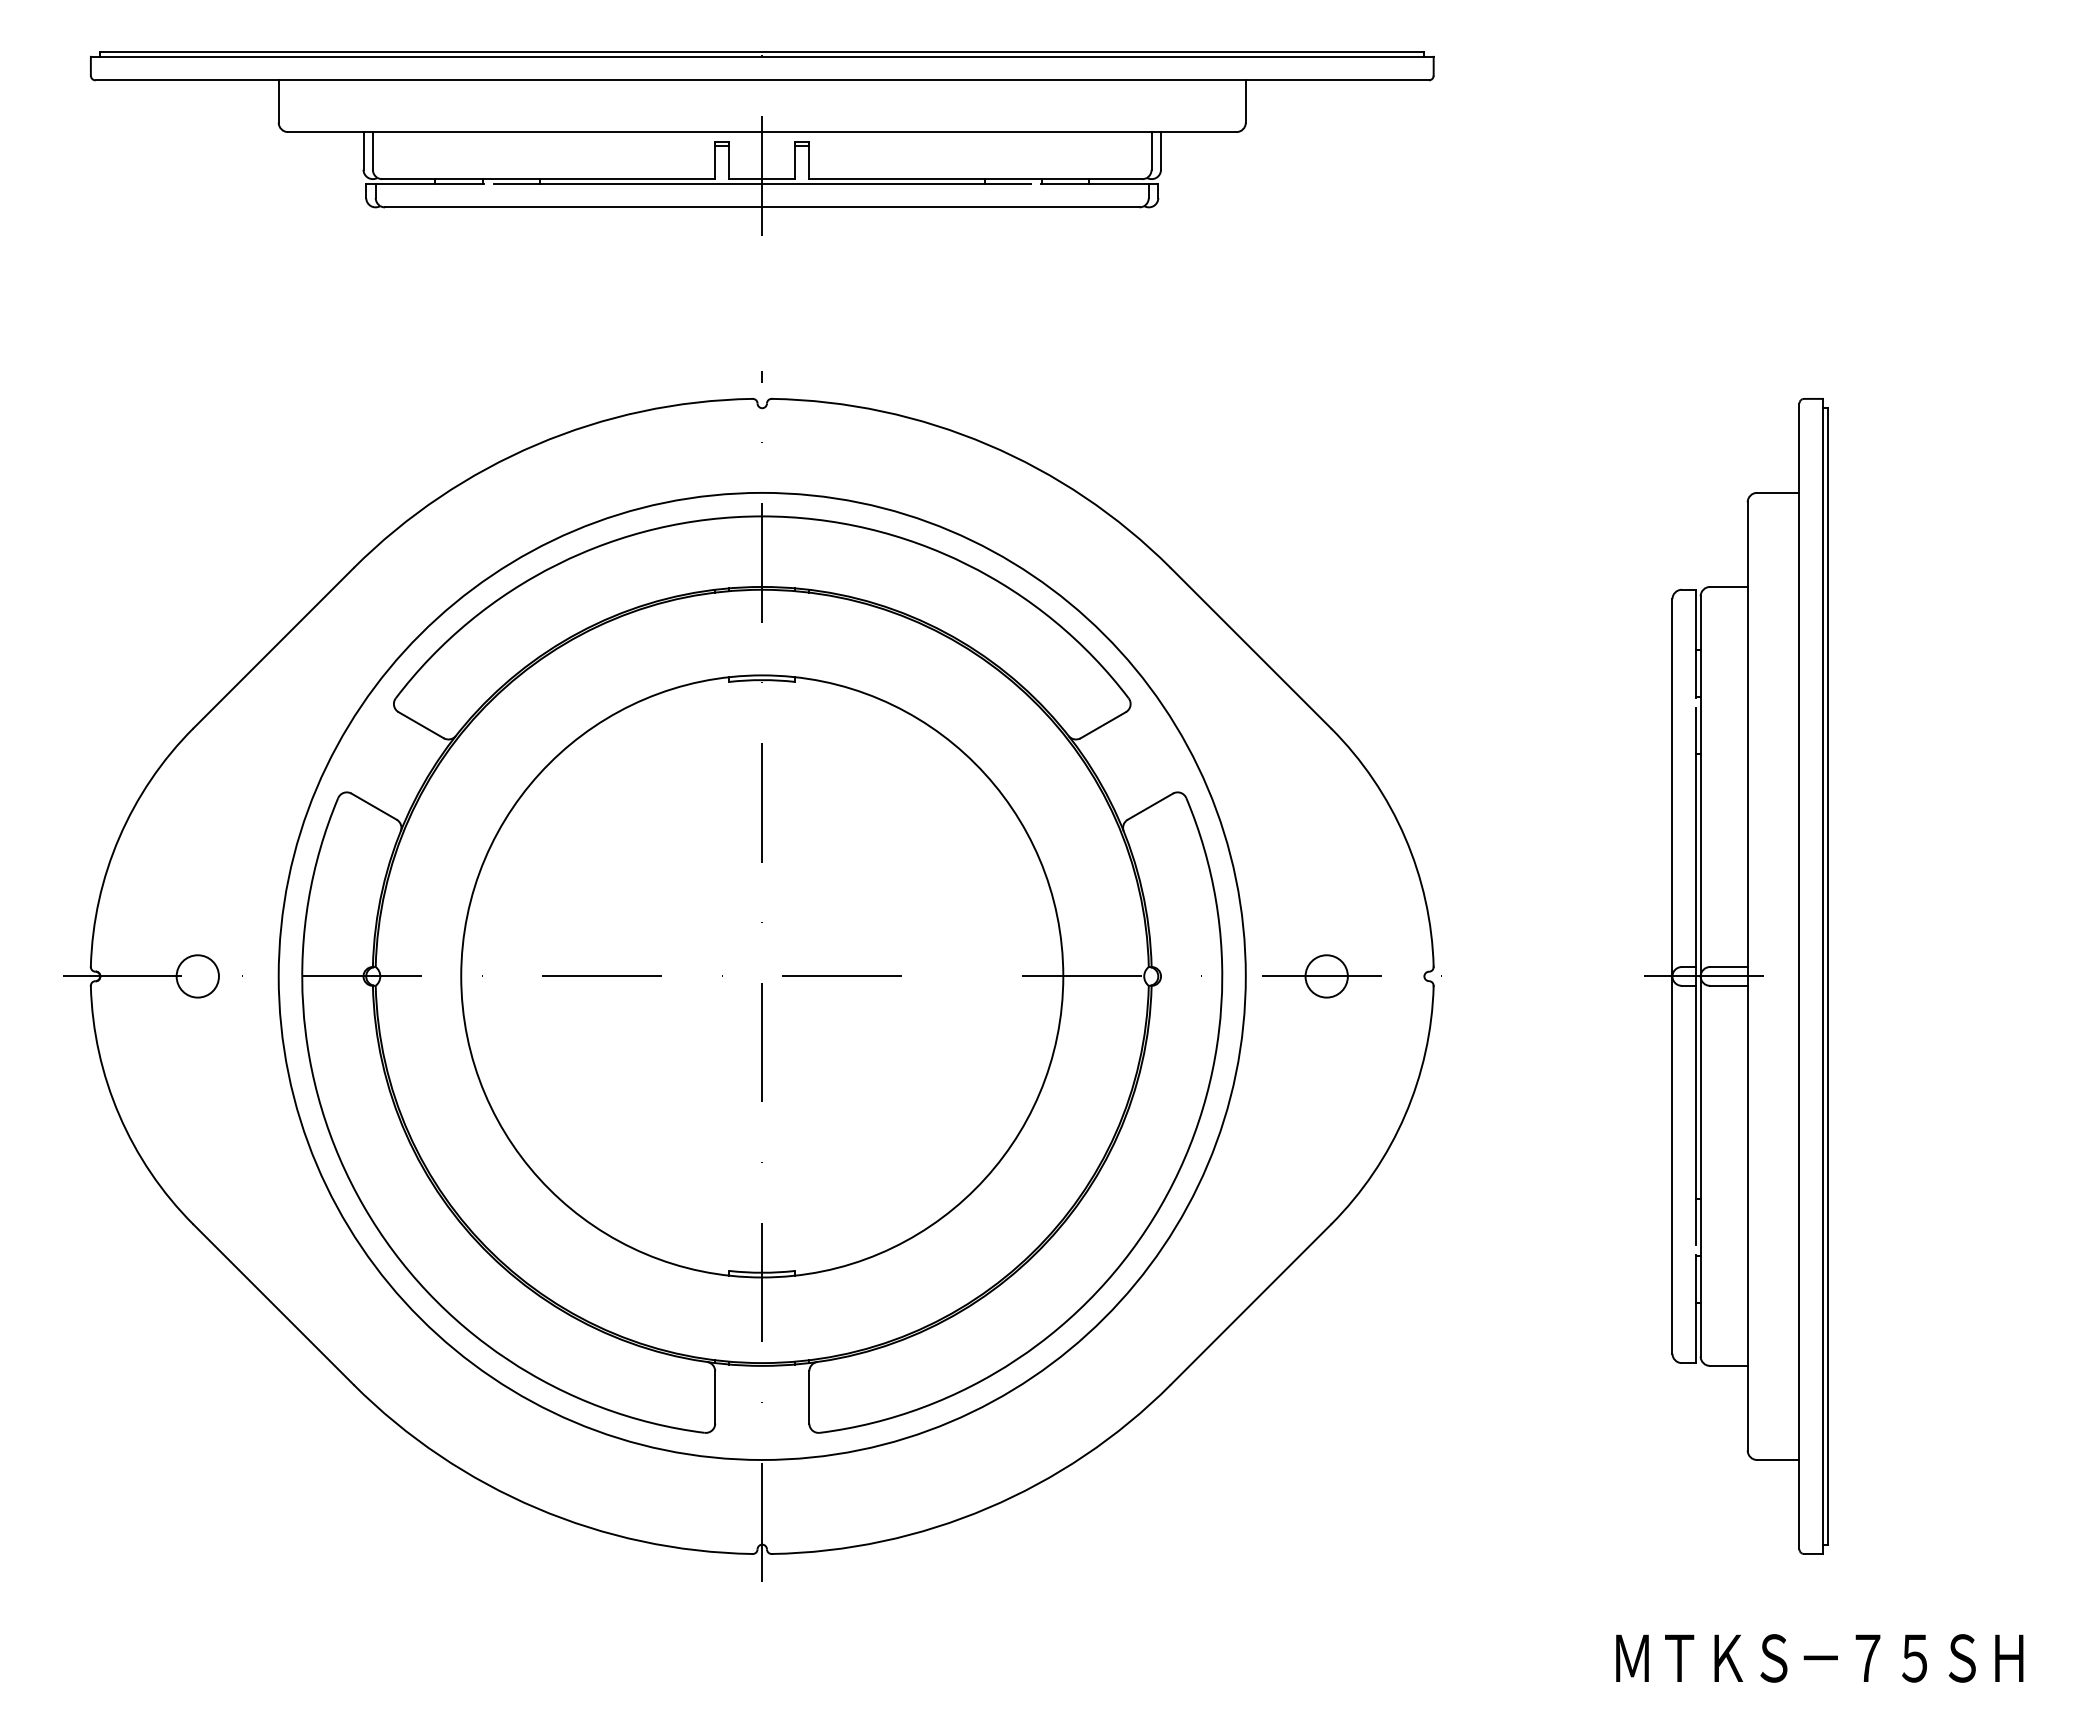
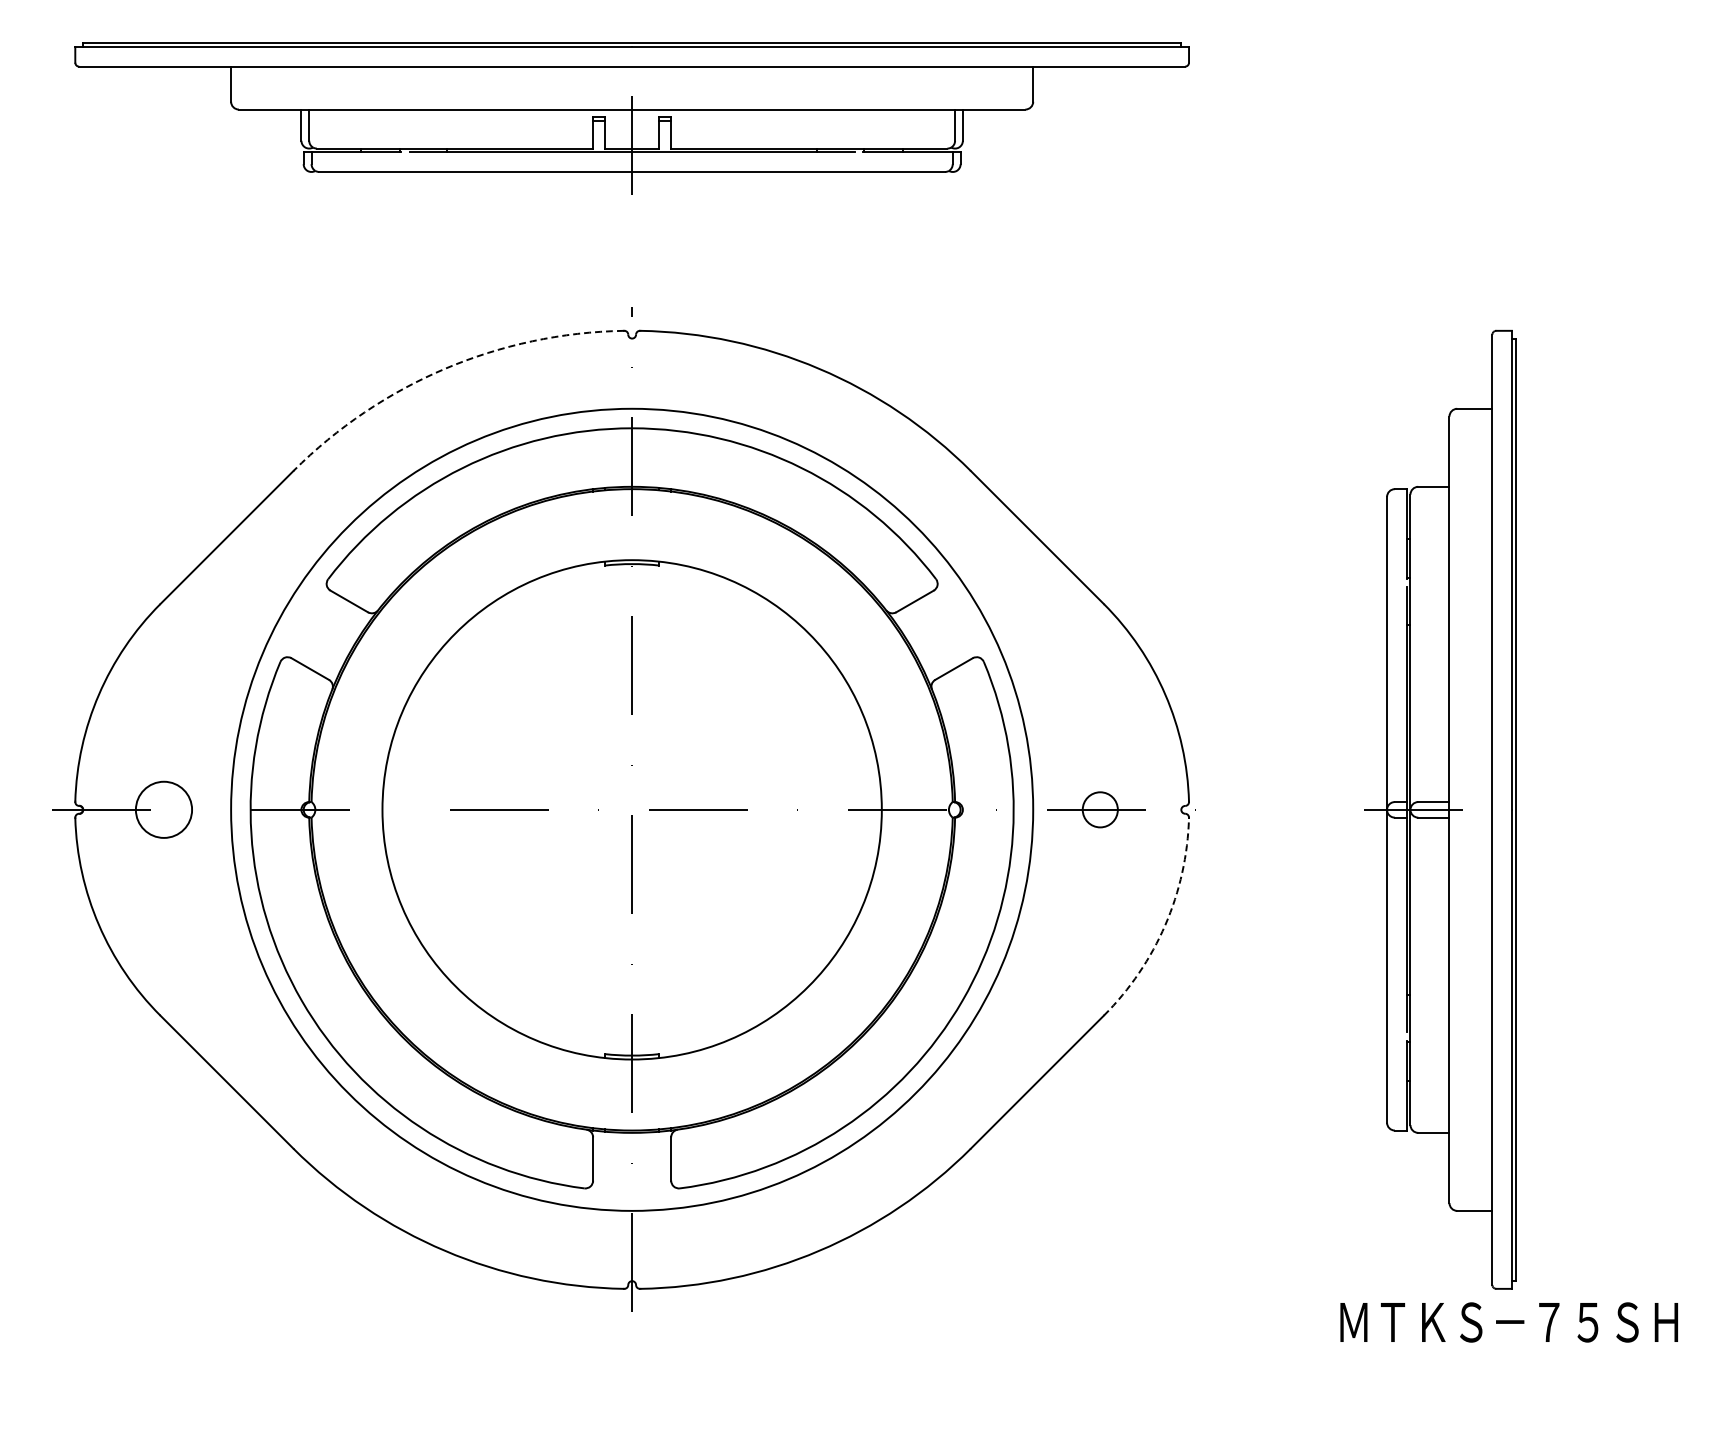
arc: (537, 444) -> (445, 368), solid -> dashed
circle: (197, 976) -> (163, 809), size x1.6
arc: (1405, 1115) -> (1165, 925), solid -> dashed
text: (1818, 1658) -> (1508, 1322), moved

